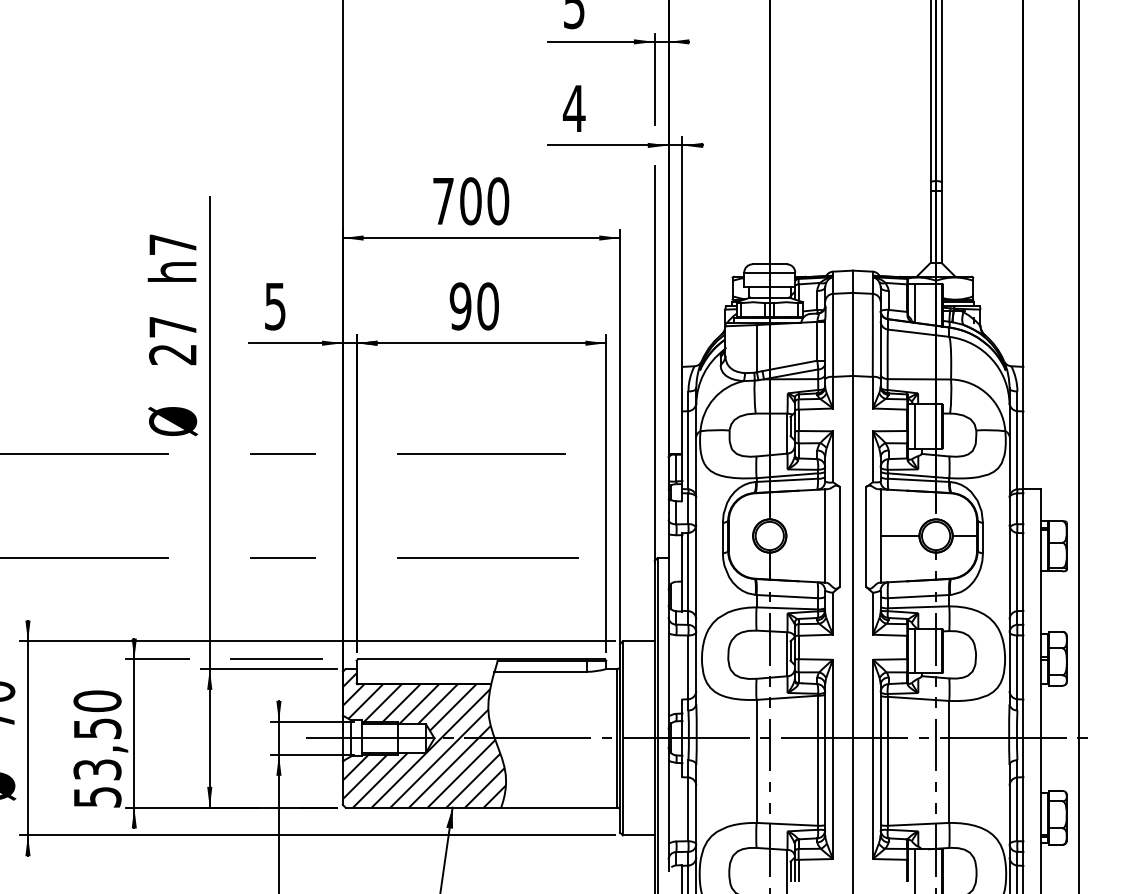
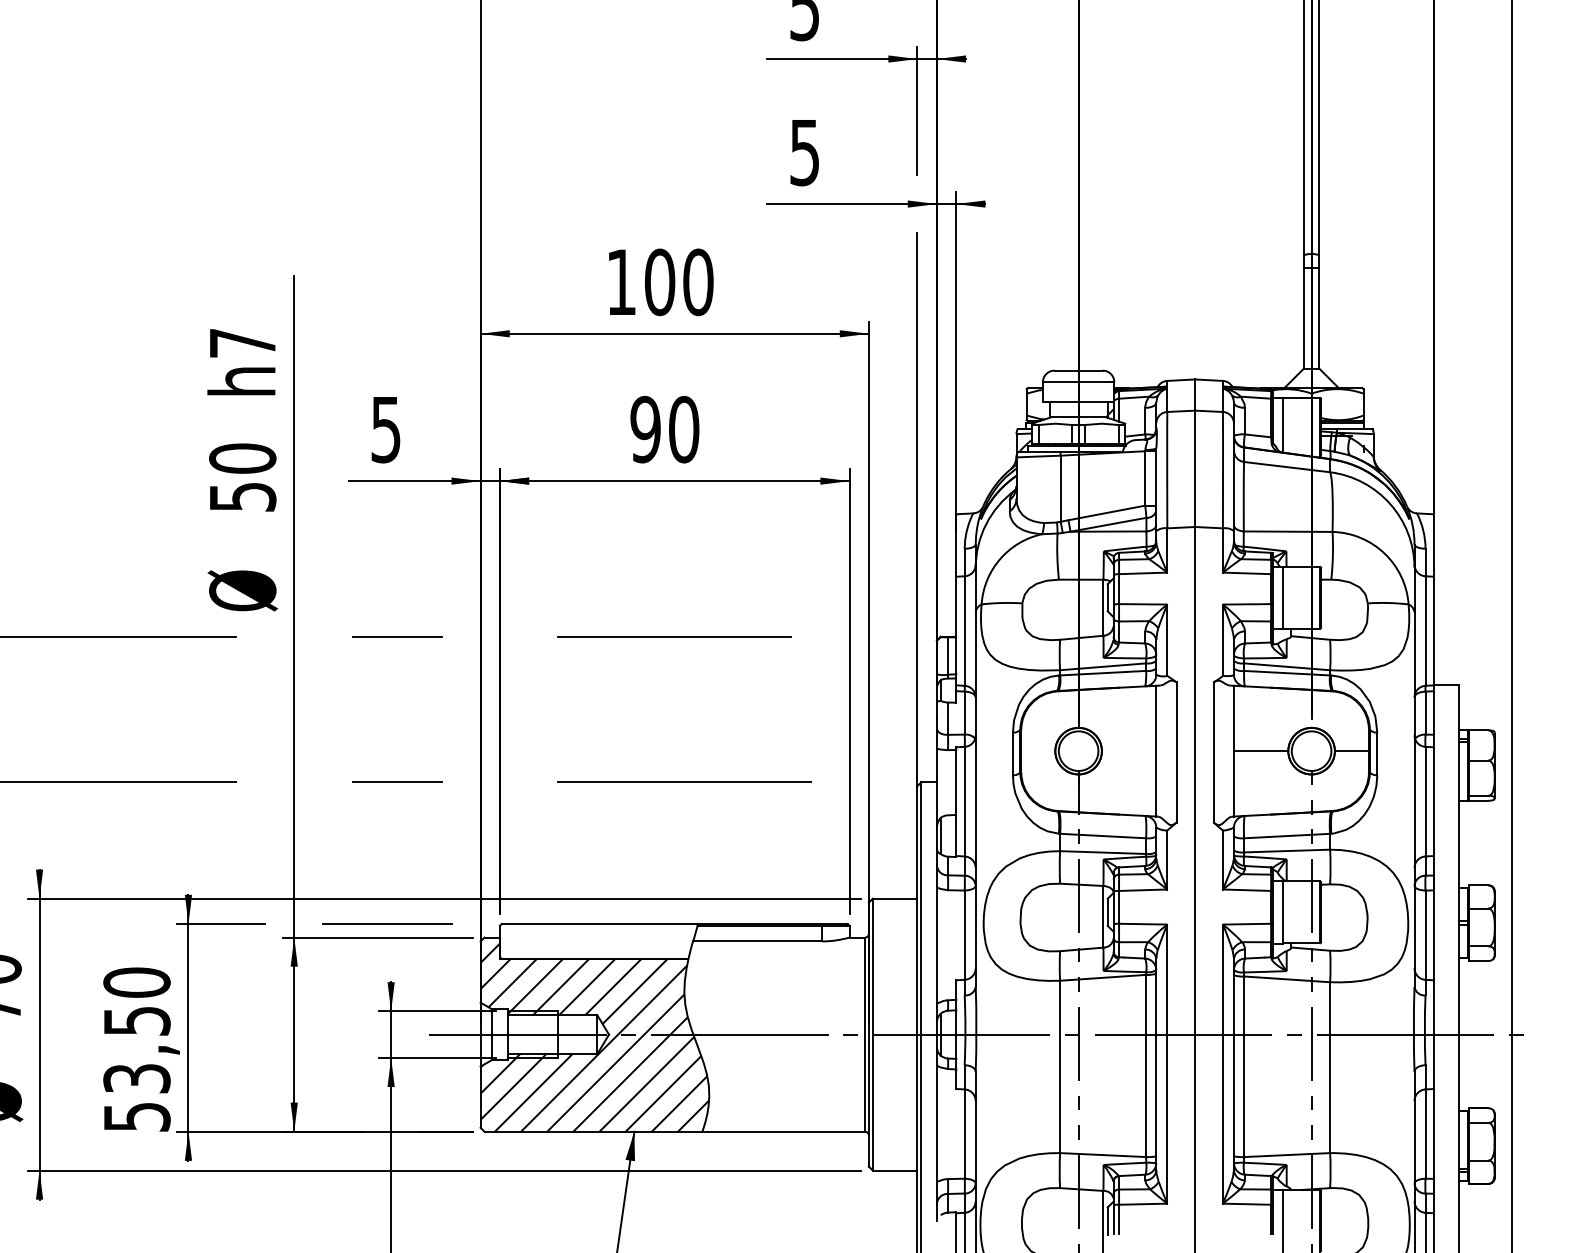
text: (574, 109) -> (804, 153), 4 -> 5
text: (443, 200) -> (621, 281), 700 -> 100
text: (172, 340) -> (242, 477), 27 -> 50

